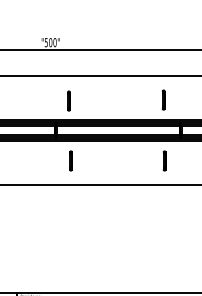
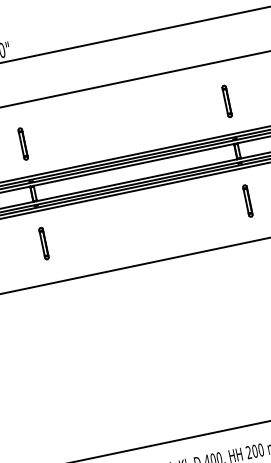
line: (163, 99) -> (226, 100), moved
line: (68, 100) -> (22, 143), moved
line: (70, 160) -> (43, 242), moved
line: (164, 160) -> (247, 200), moved

